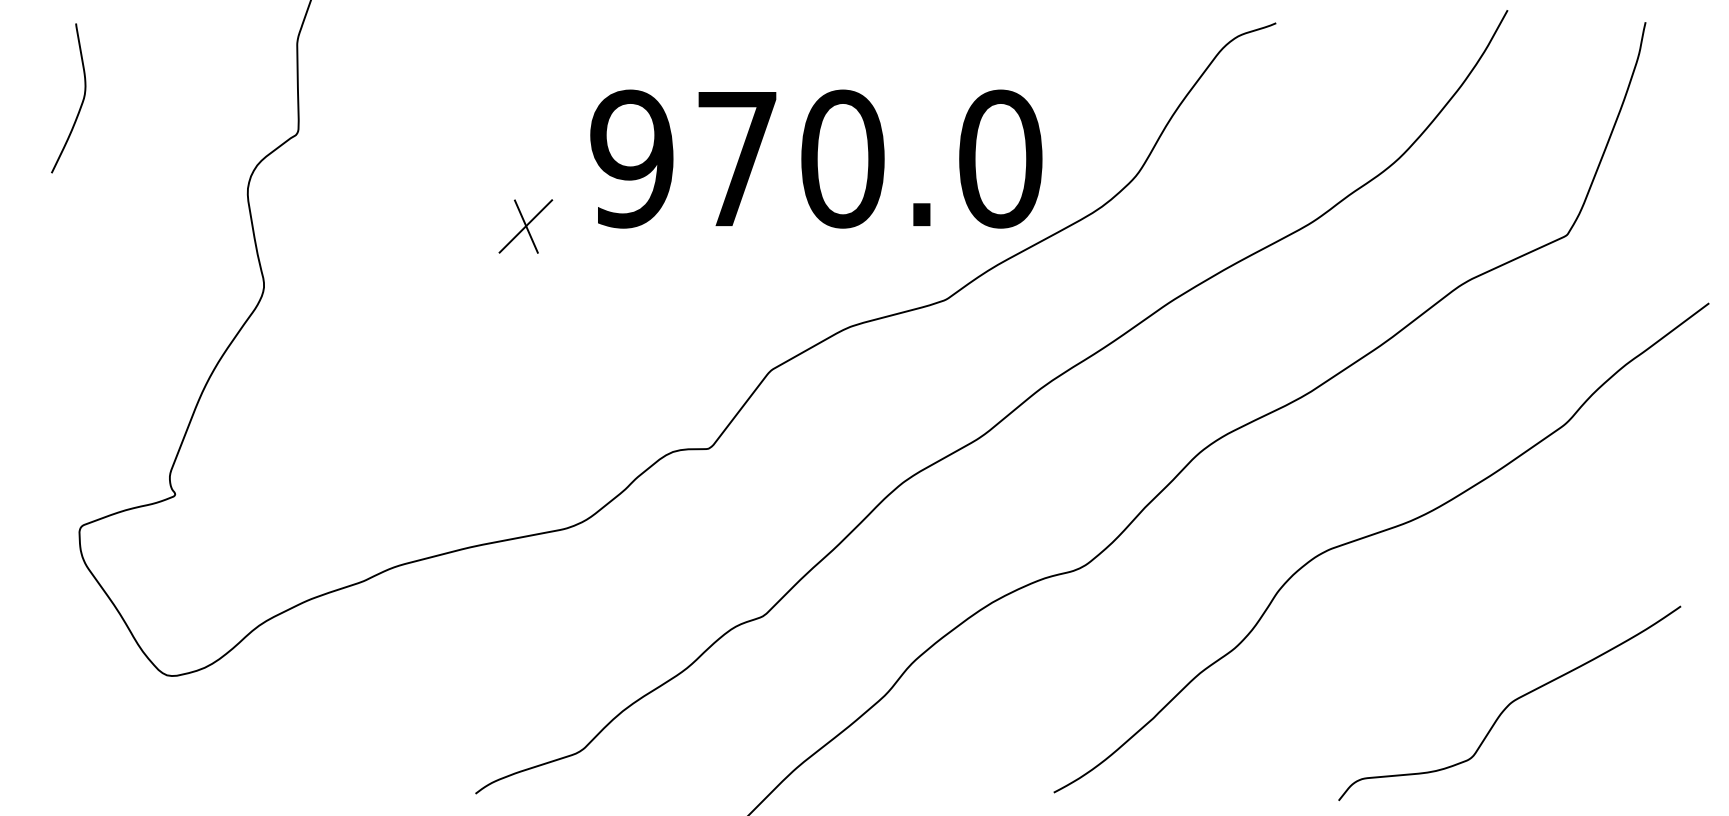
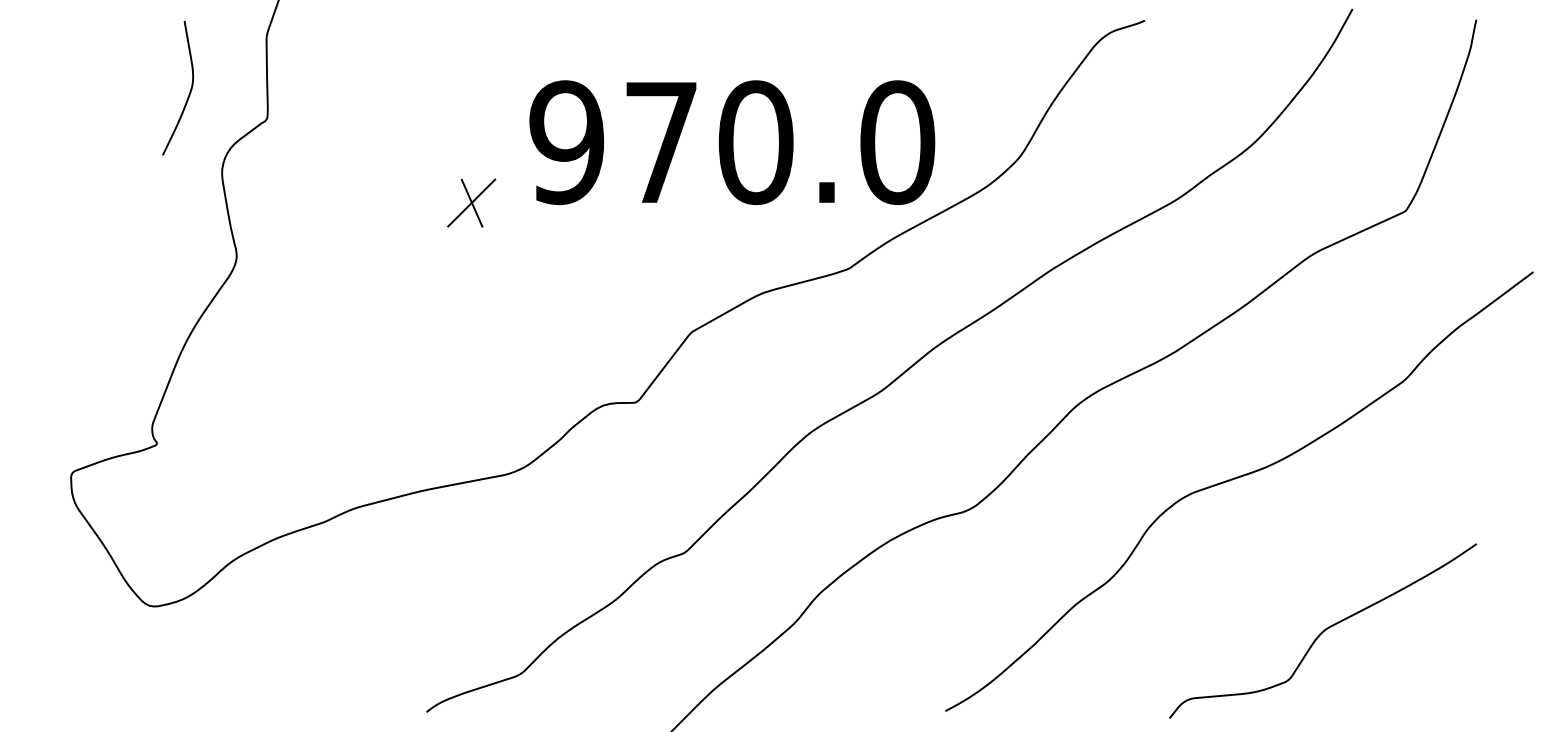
curve: (81, 102) -> (189, 91), moved
curve: (1509, 703) -> (1322, 631), moved

